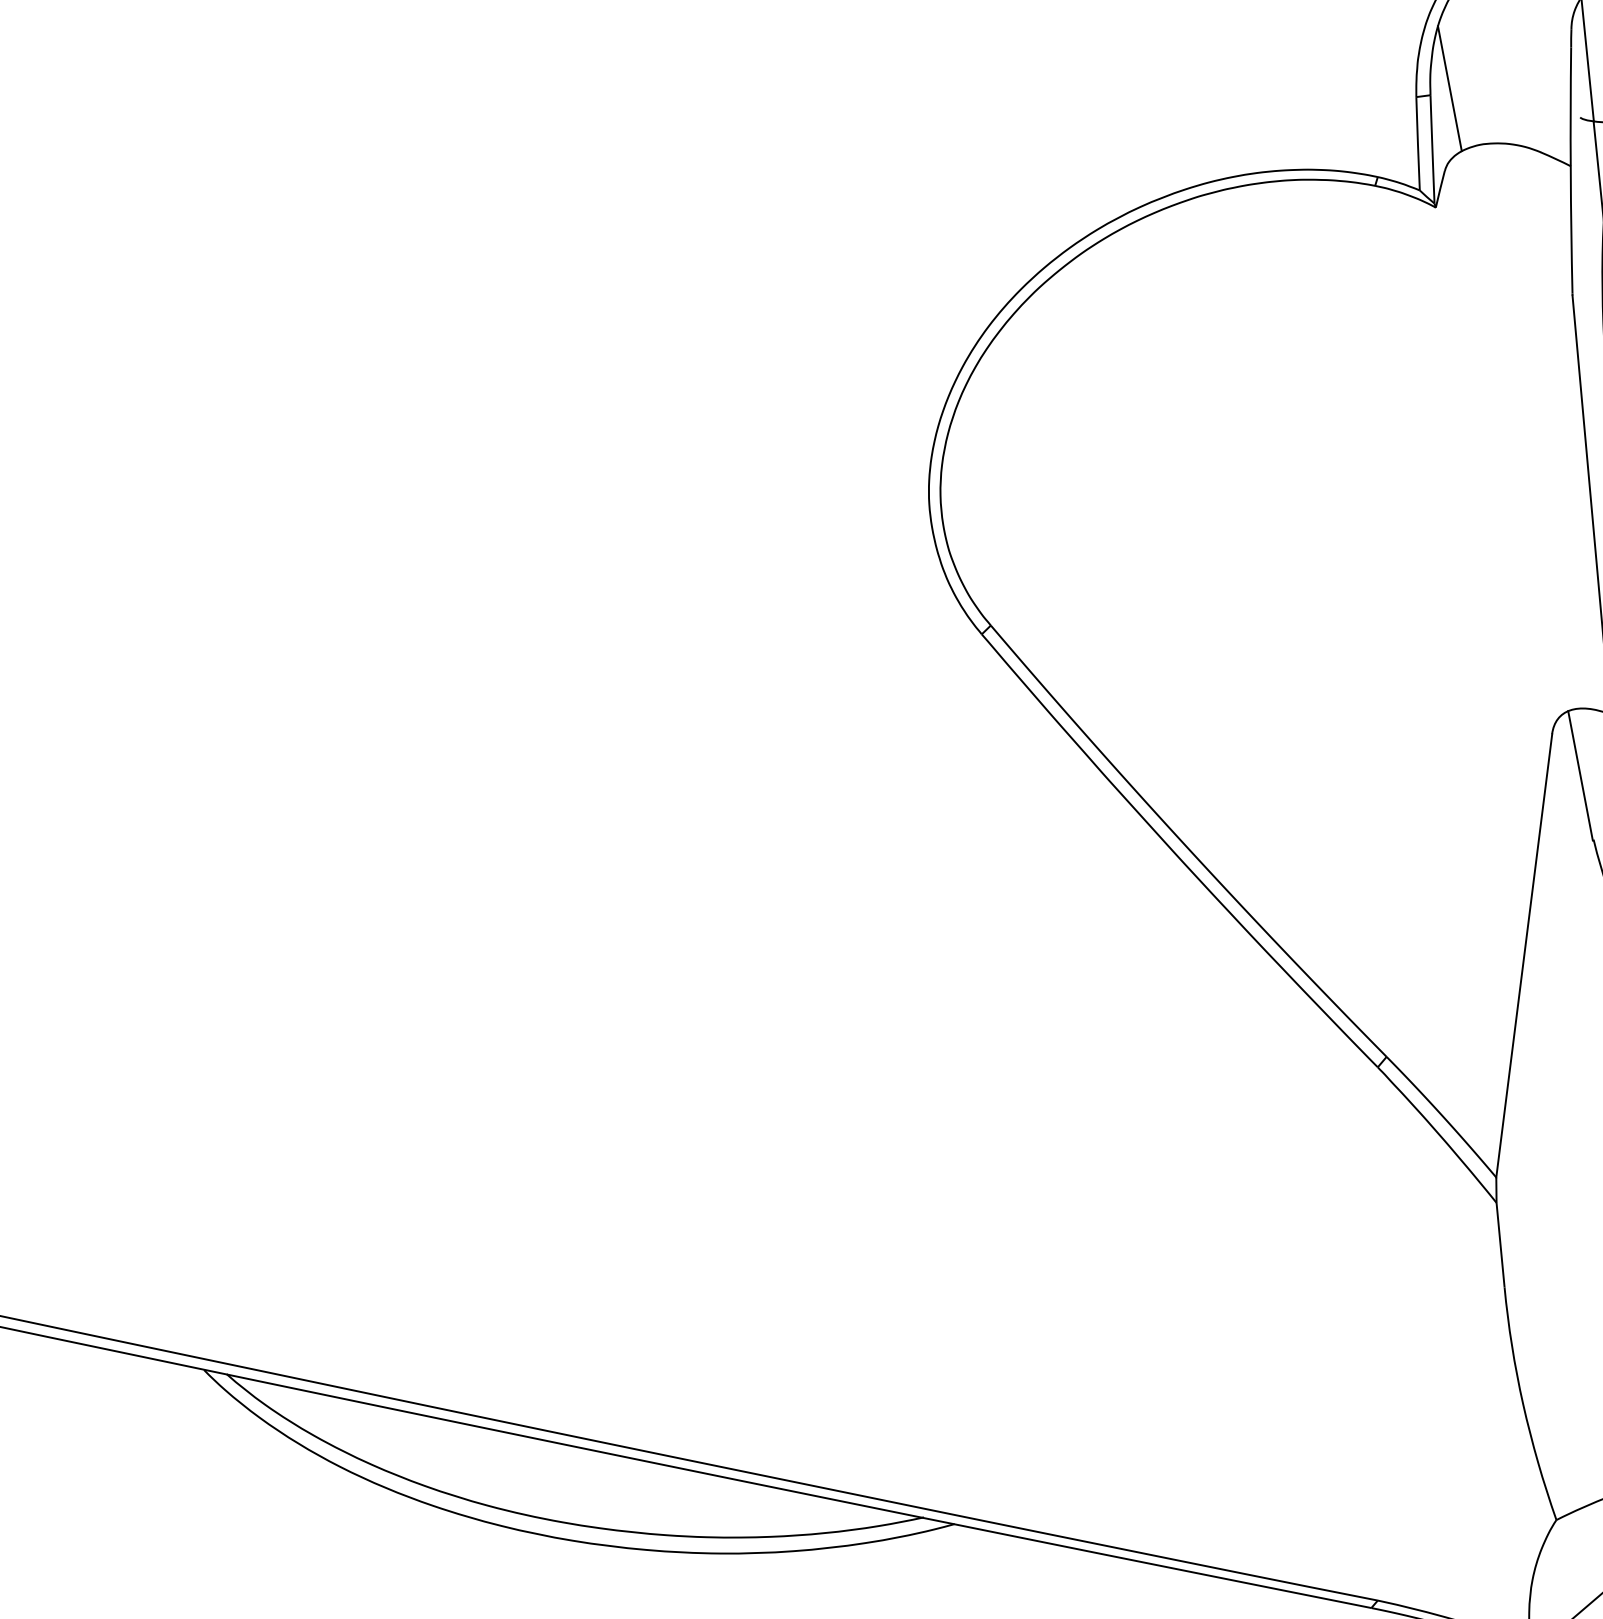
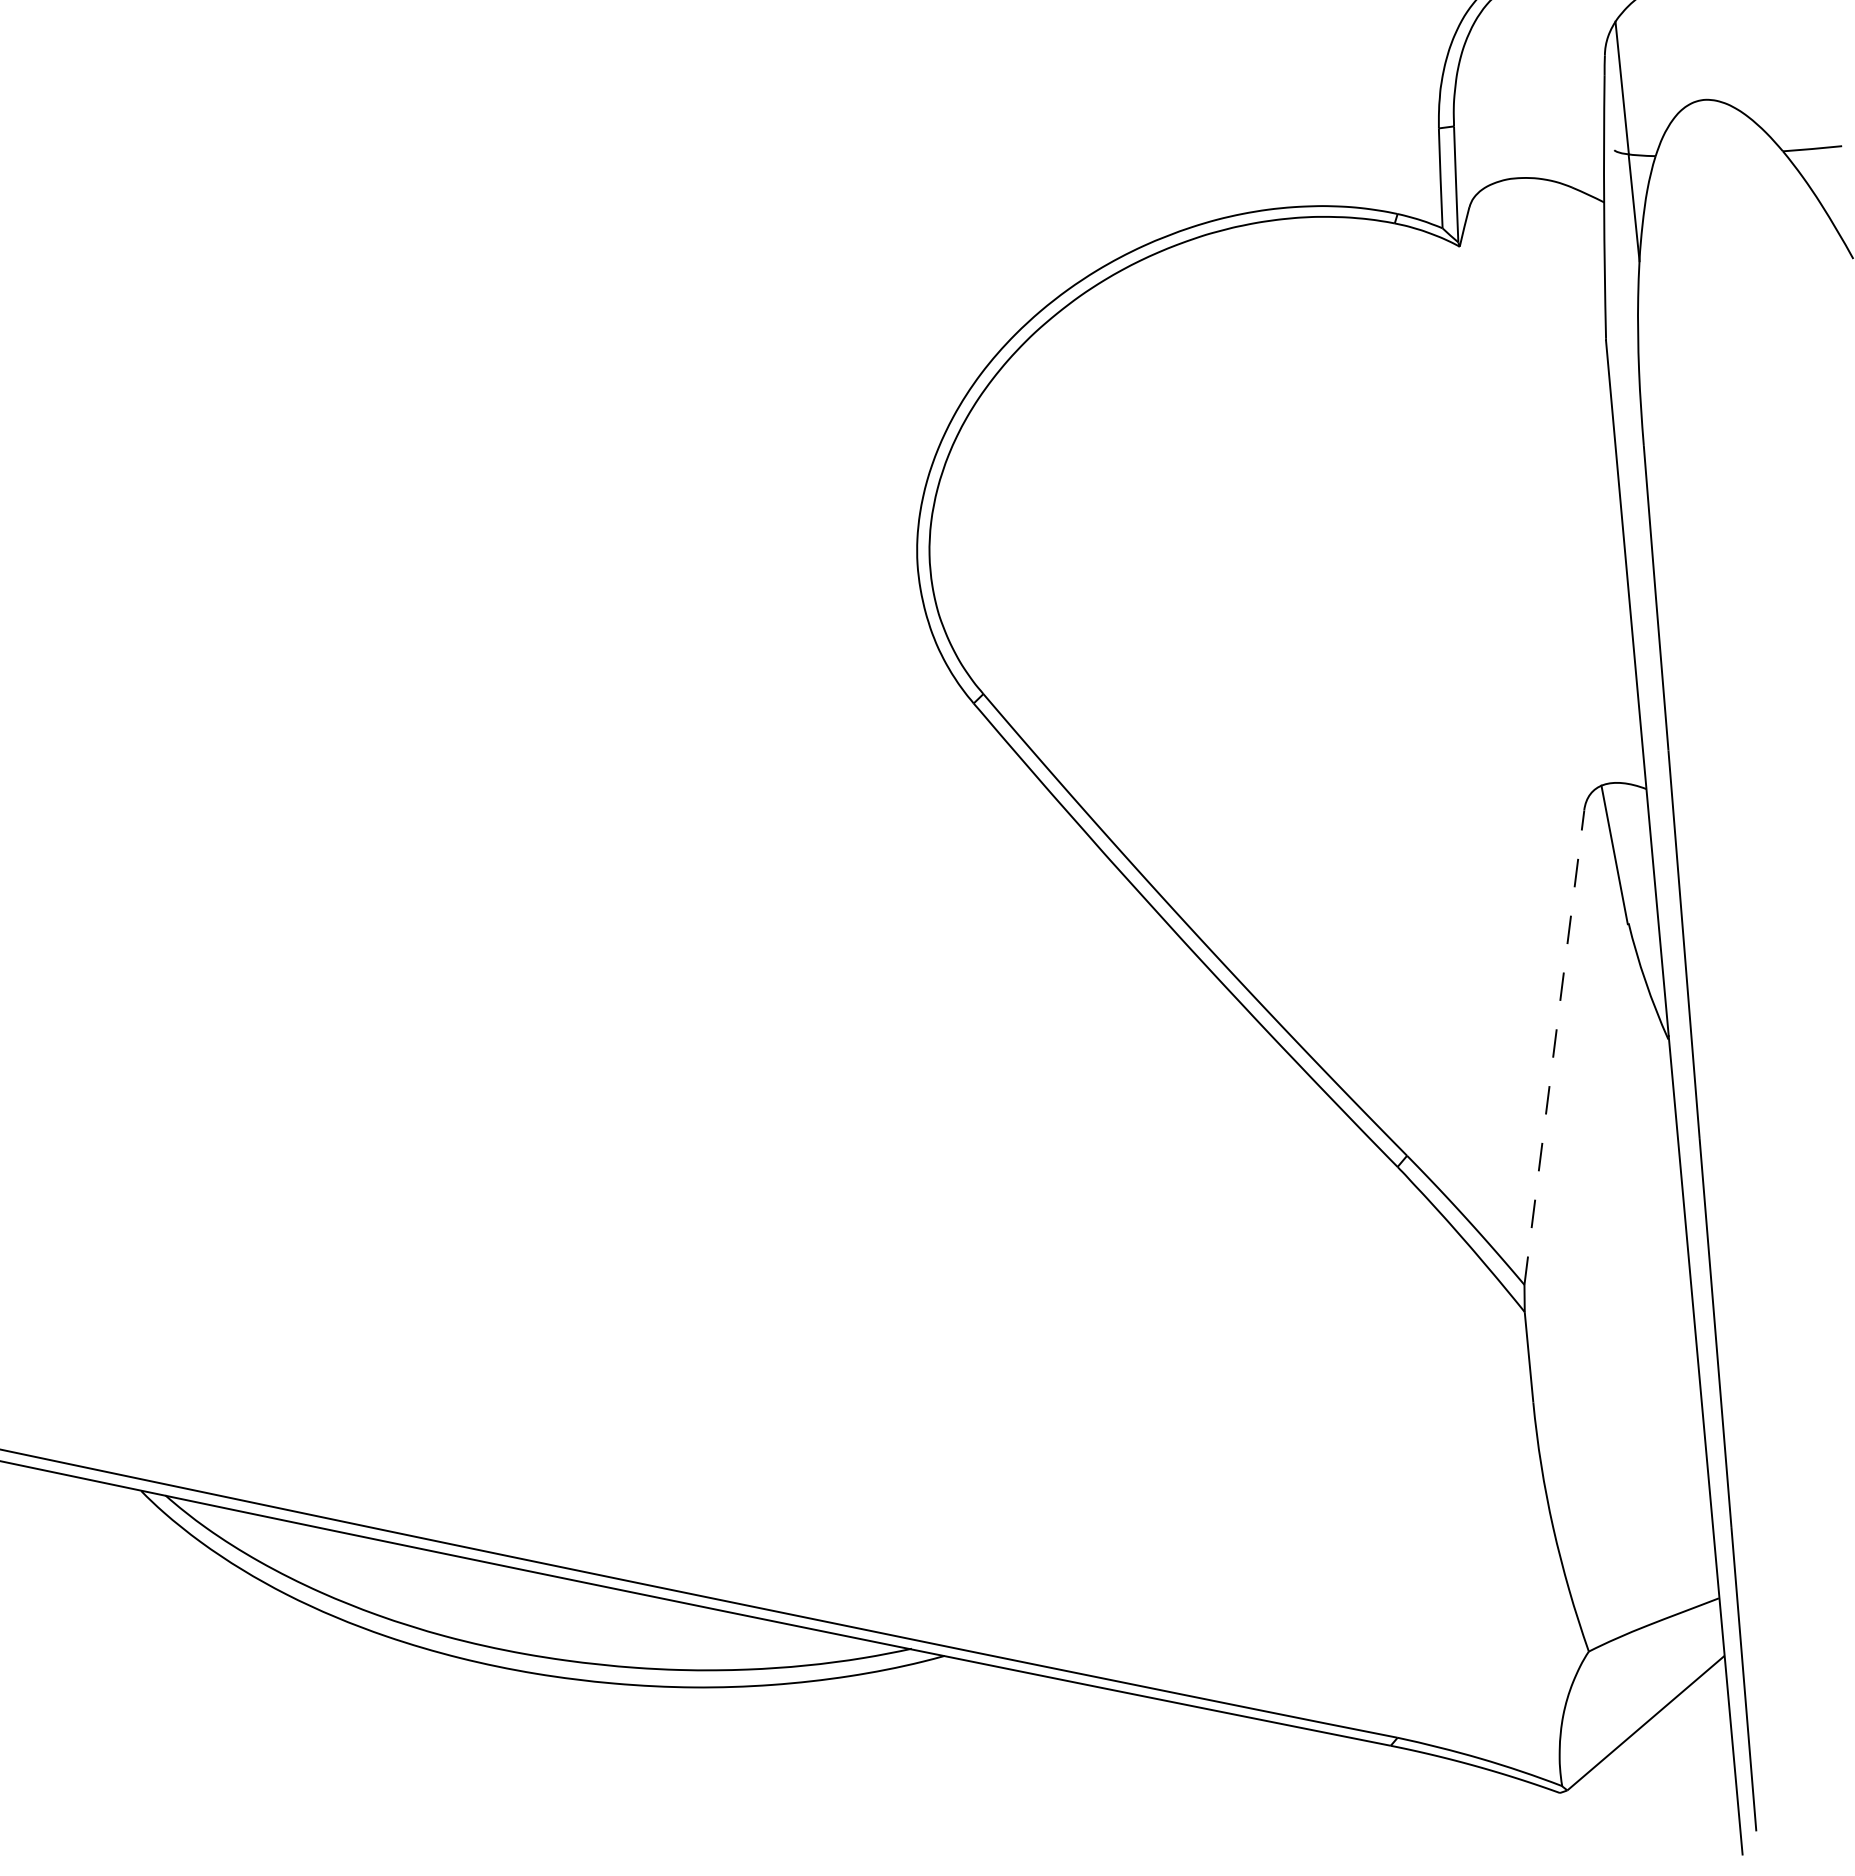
line: (1449, 88) -> (1474, 119), removed
line: (1524, 955) -> (1554, 1047), solid -> dashed

